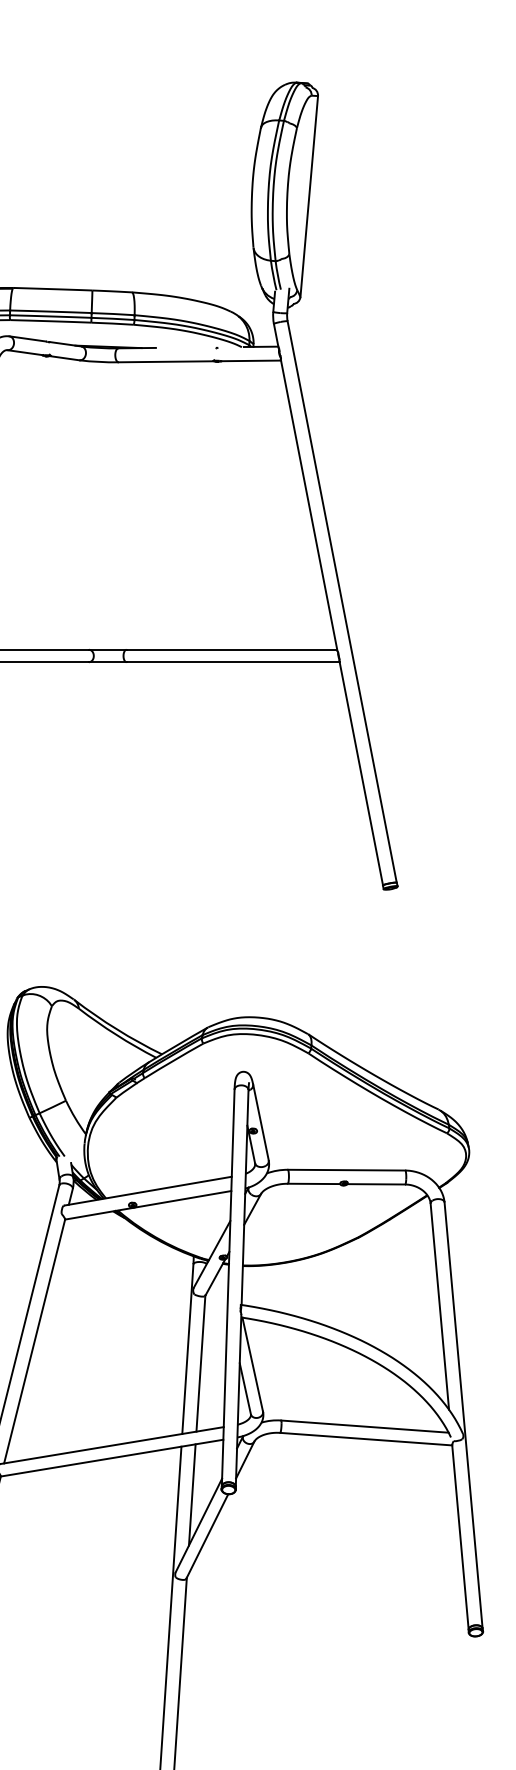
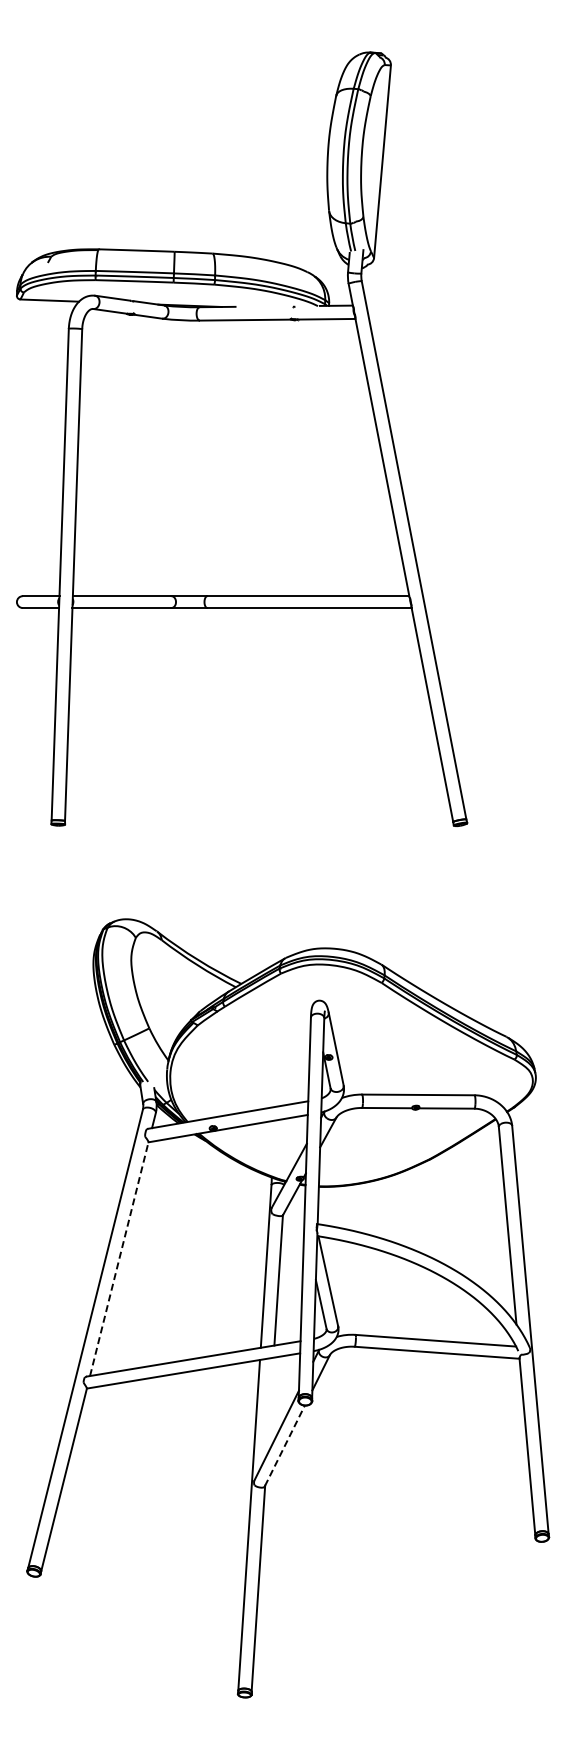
line: (34, 1341) -> (119, 1259), solid -> dashed
line: (192, 1494) -> (270, 1405), removed
line: (207, 1535) -> (284, 1445), solid -> dashed

